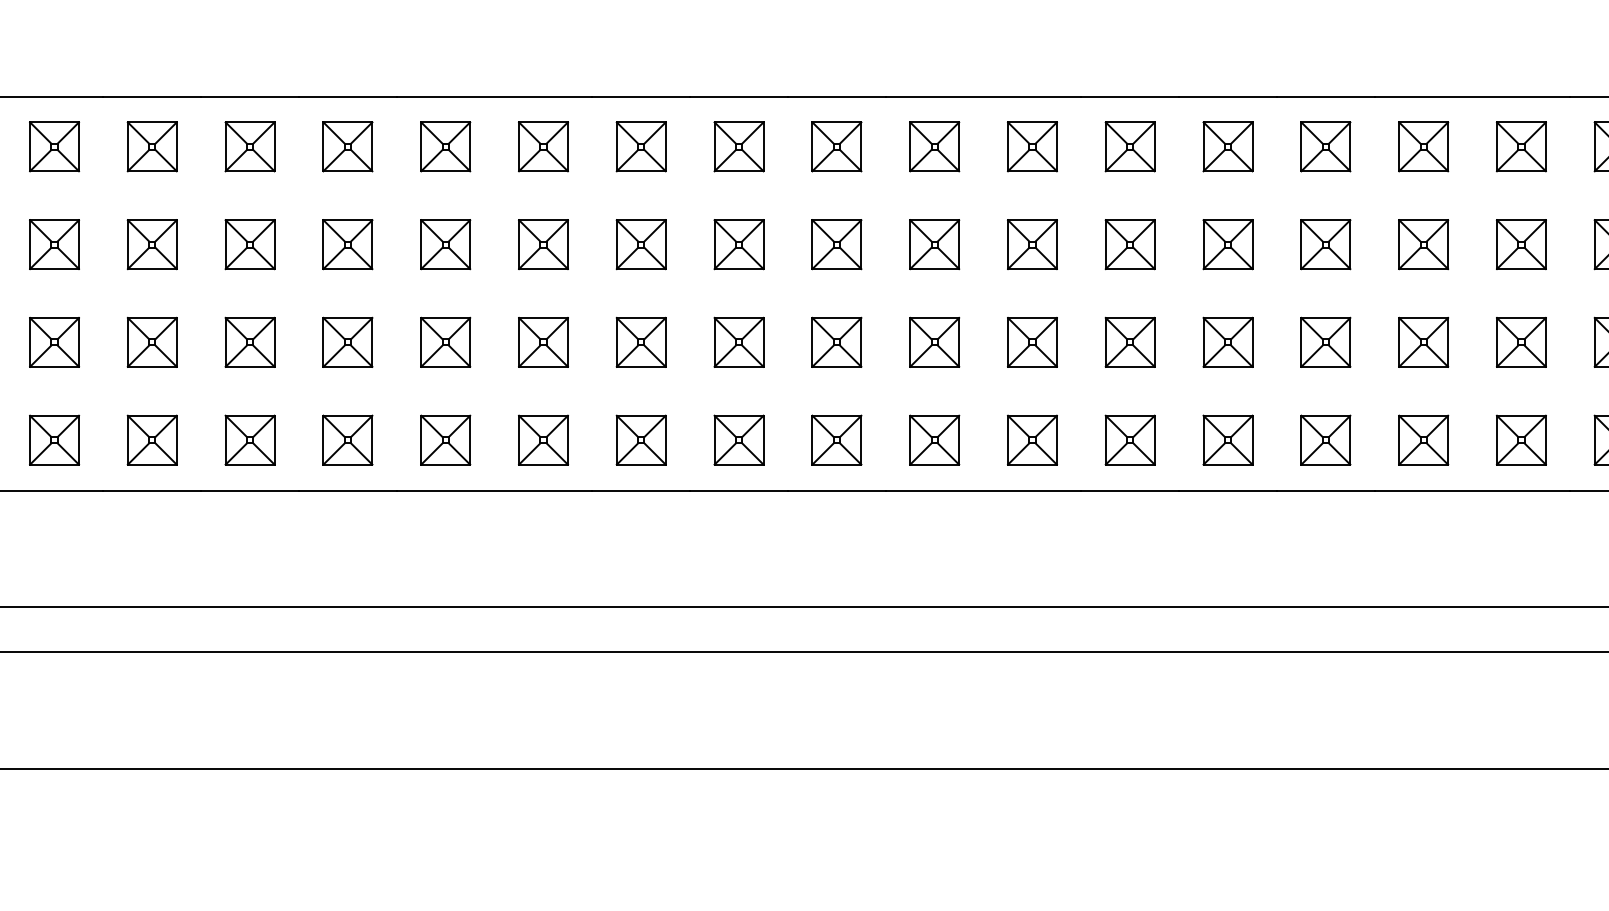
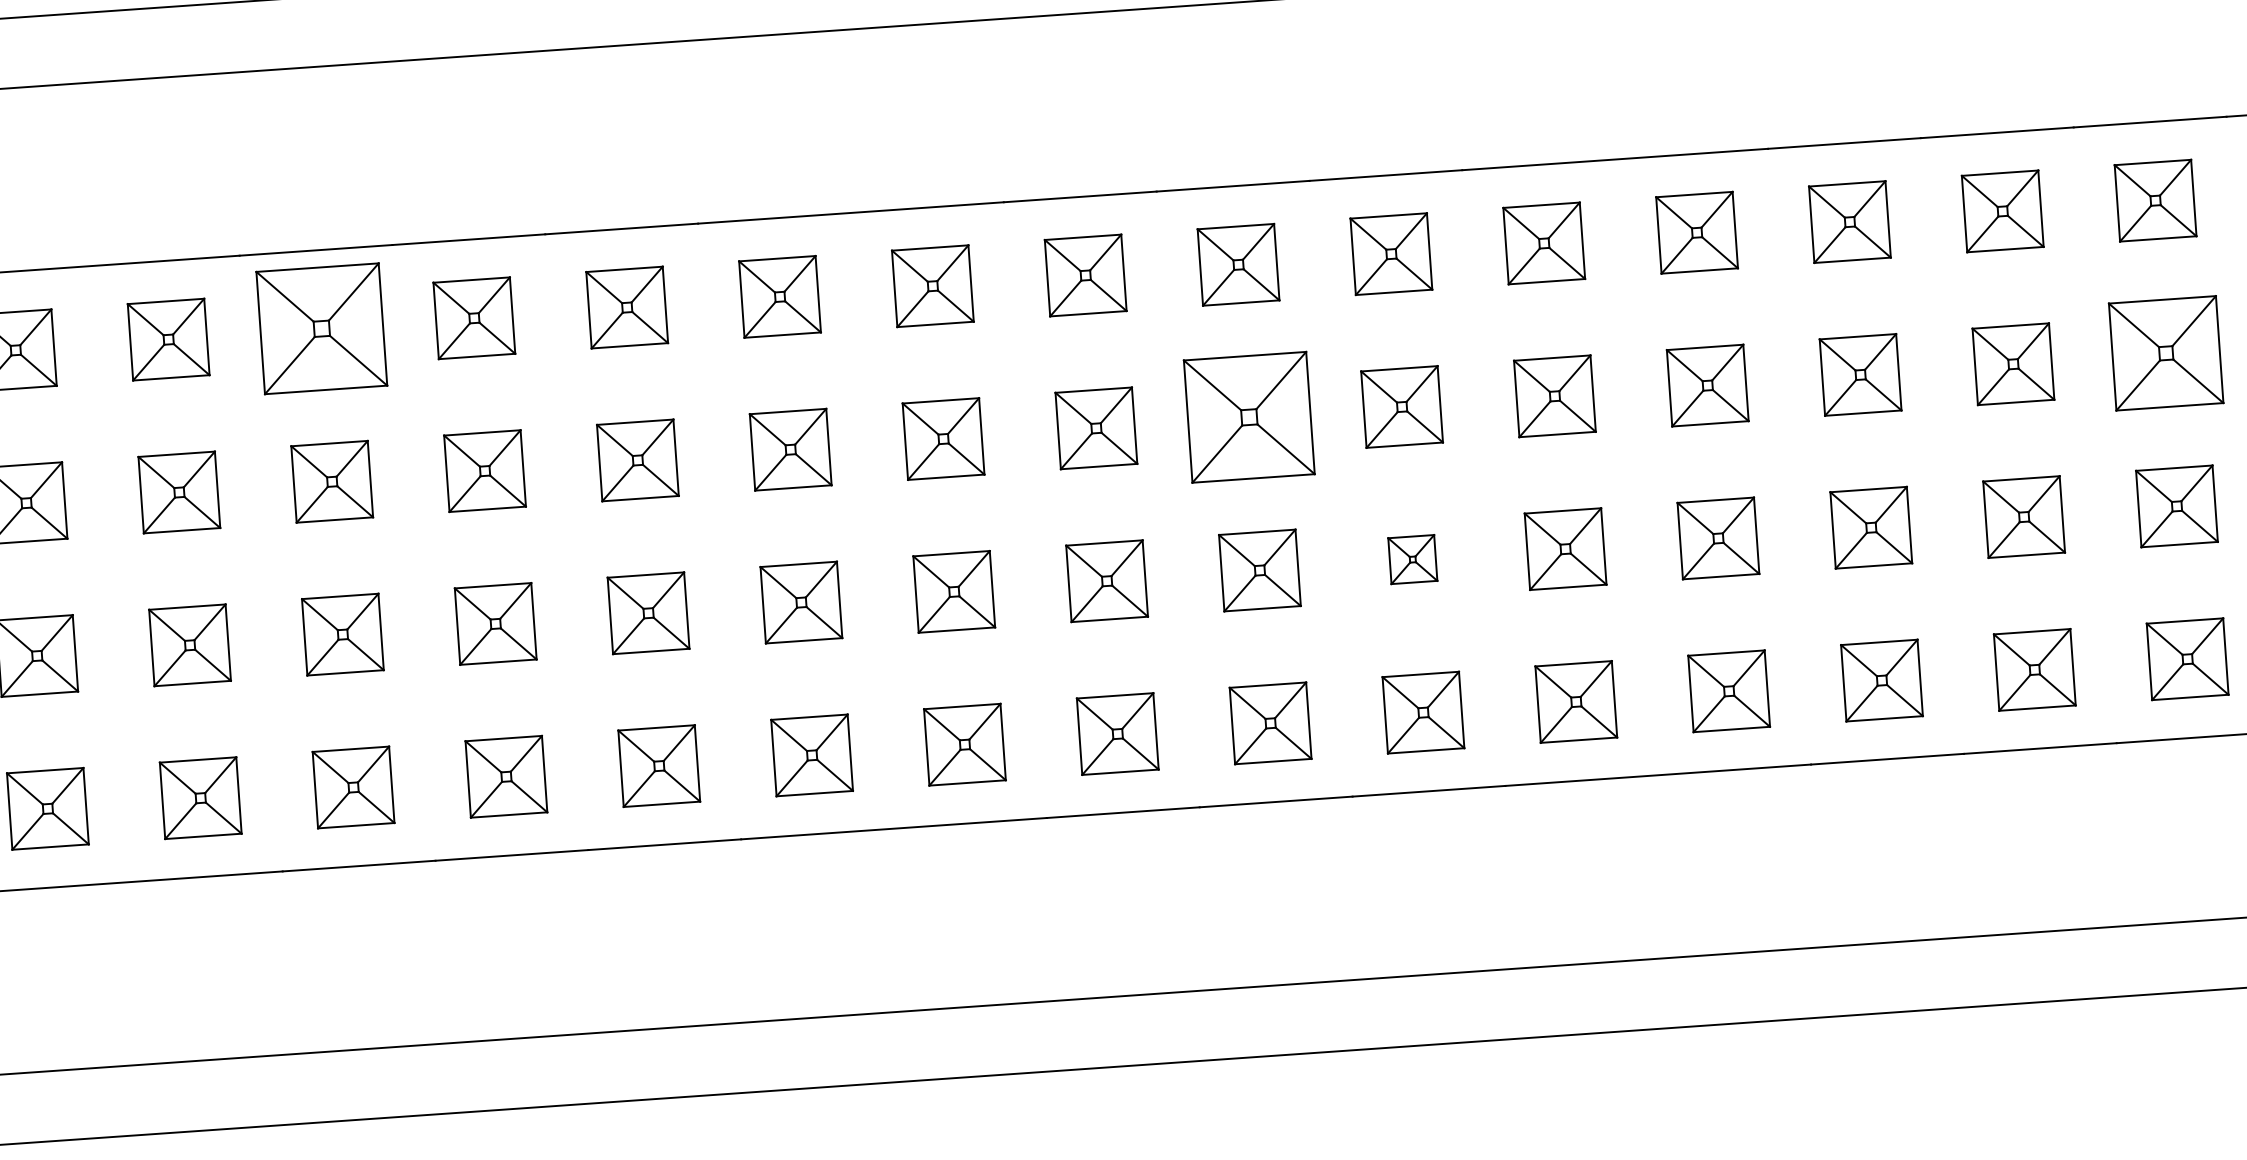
part: (151, 146) -> (320, 328), size x1.6
part: (738, 244) -> (1248, 417), size x1.6
part: (1325, 244) -> (2165, 353), size x1.4
part: (836, 341) -> (1412, 558), size x0.6

